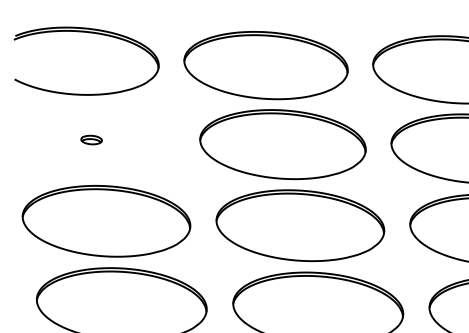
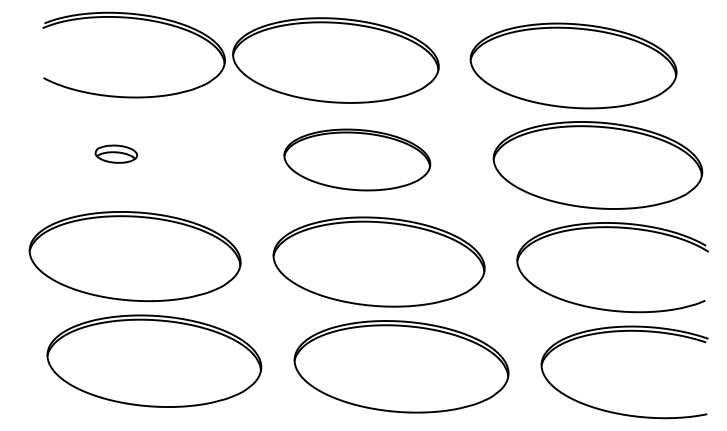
part: (86, 32) -> (133, 19), moved
part: (91, 140) -> (116, 154), size x1.6
part: (283, 144) -> (357, 159), size x0.7

